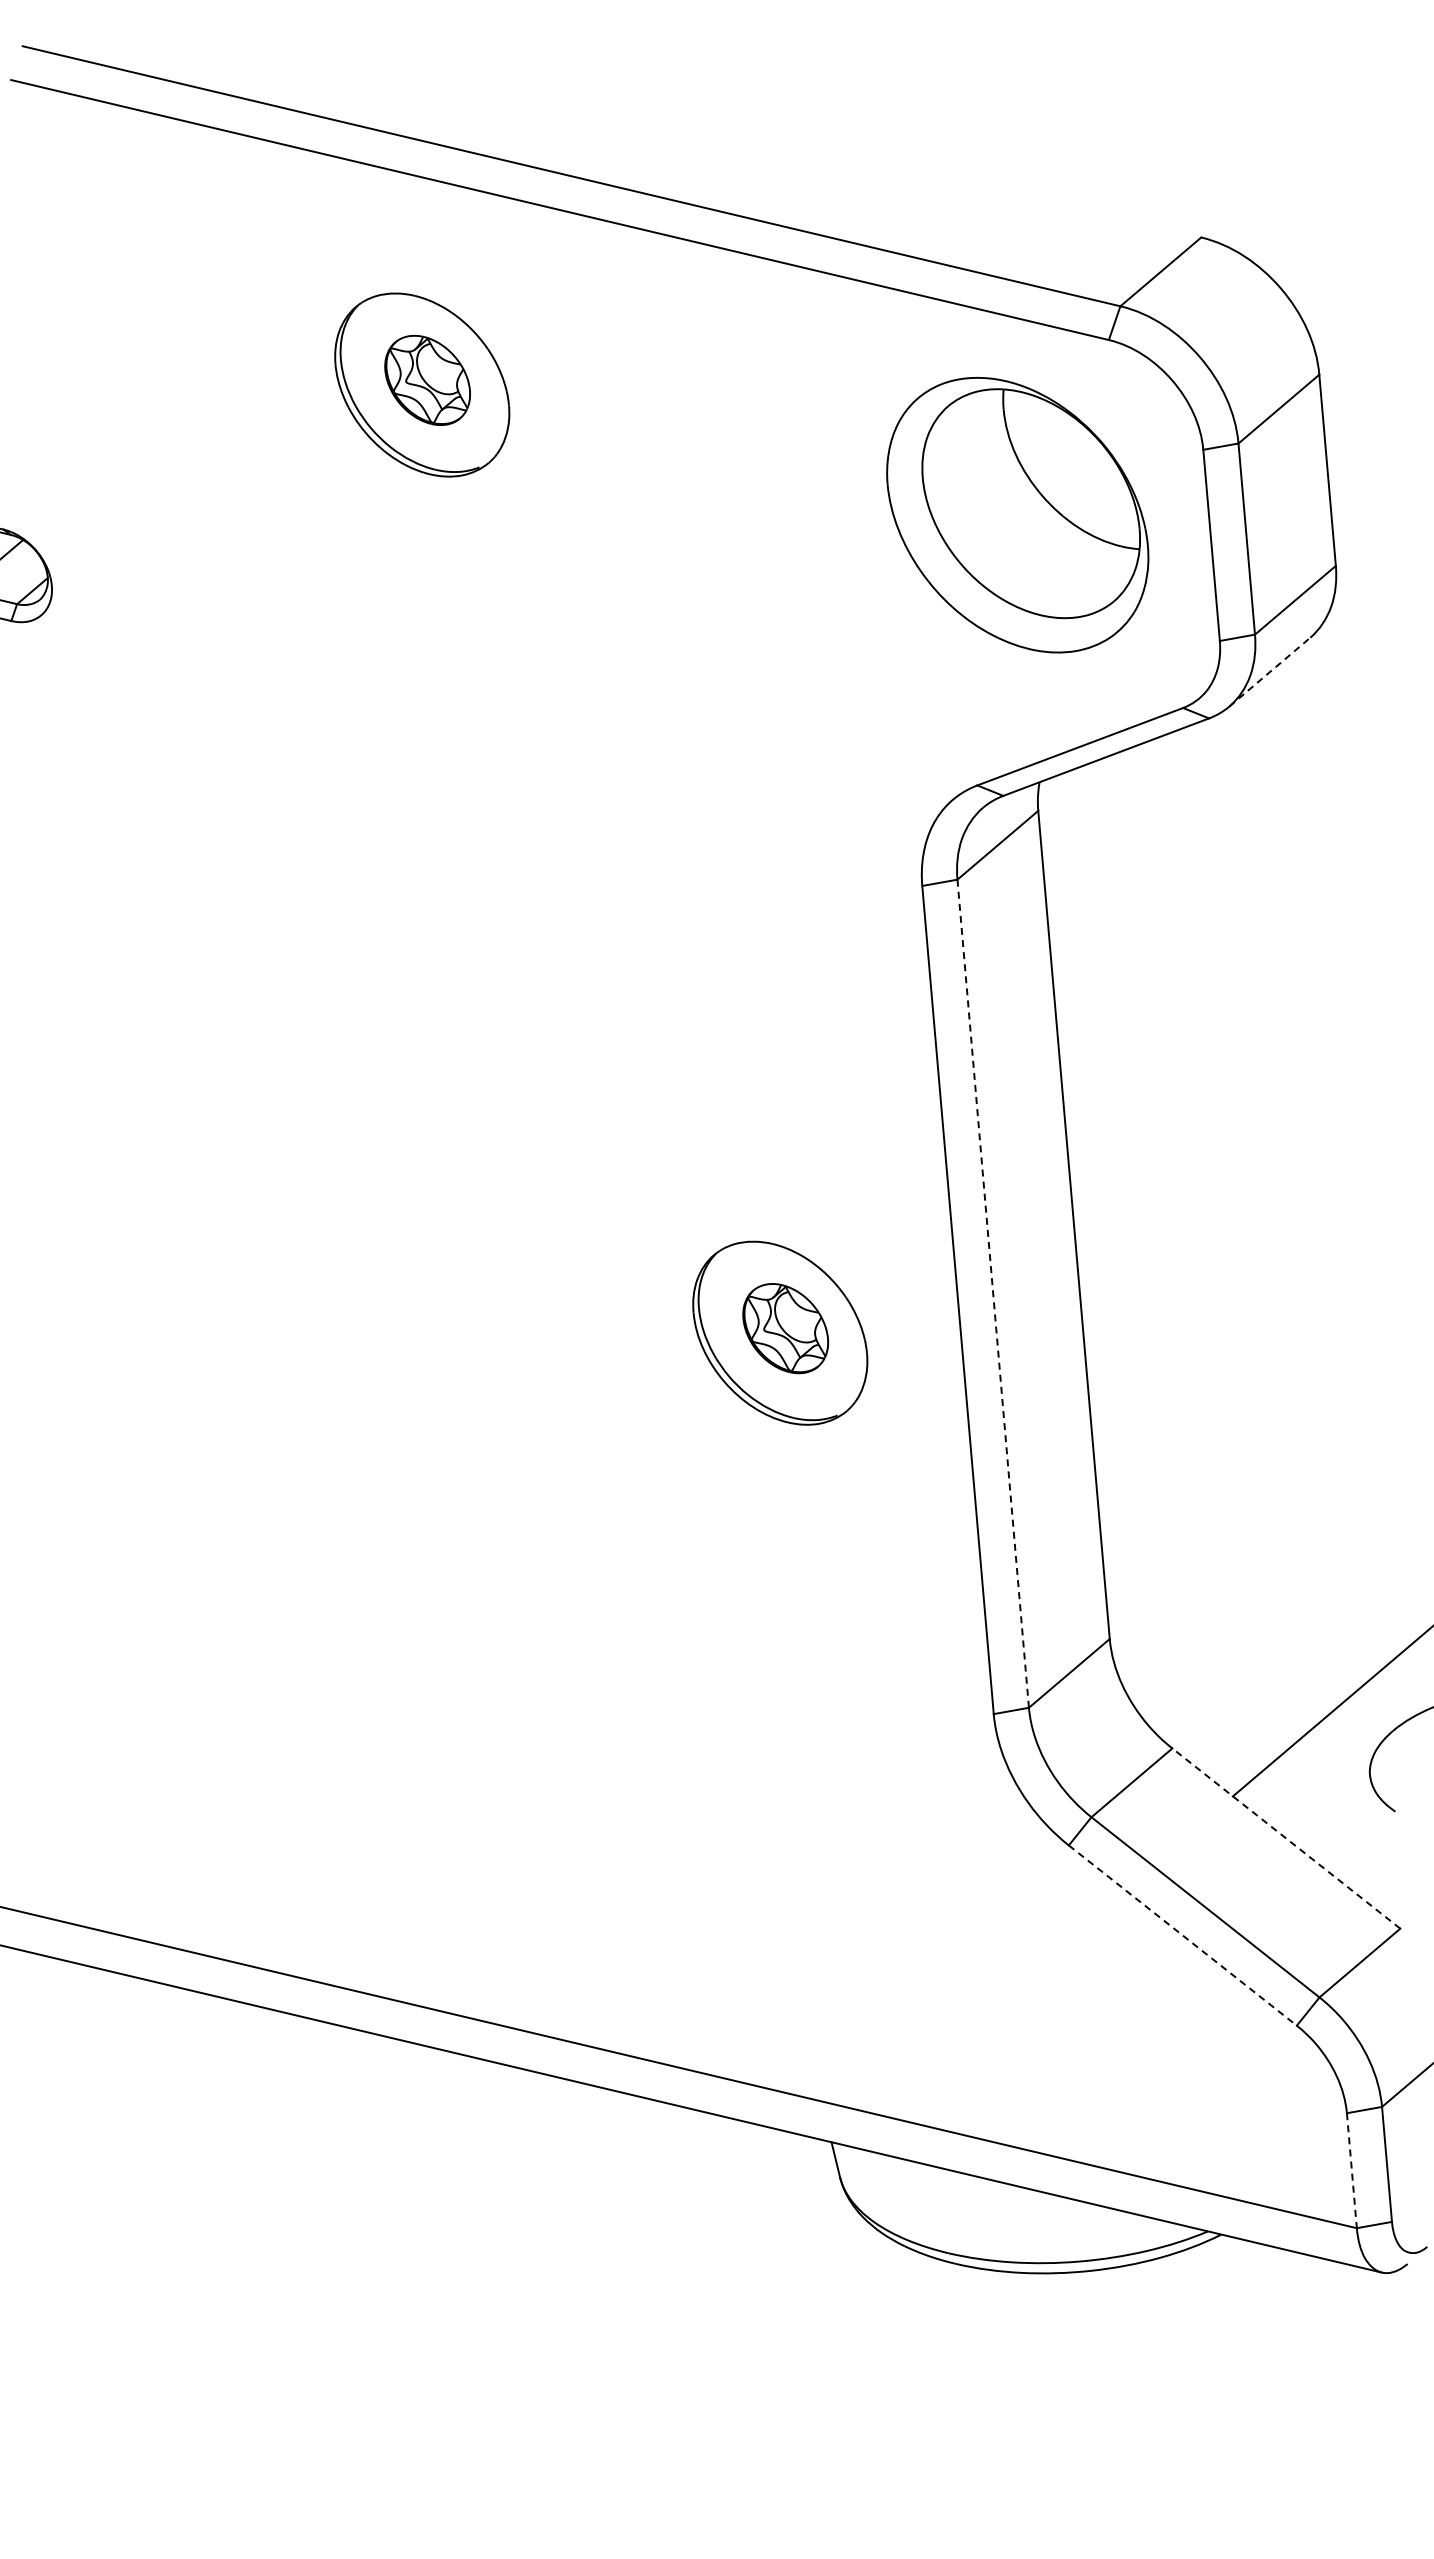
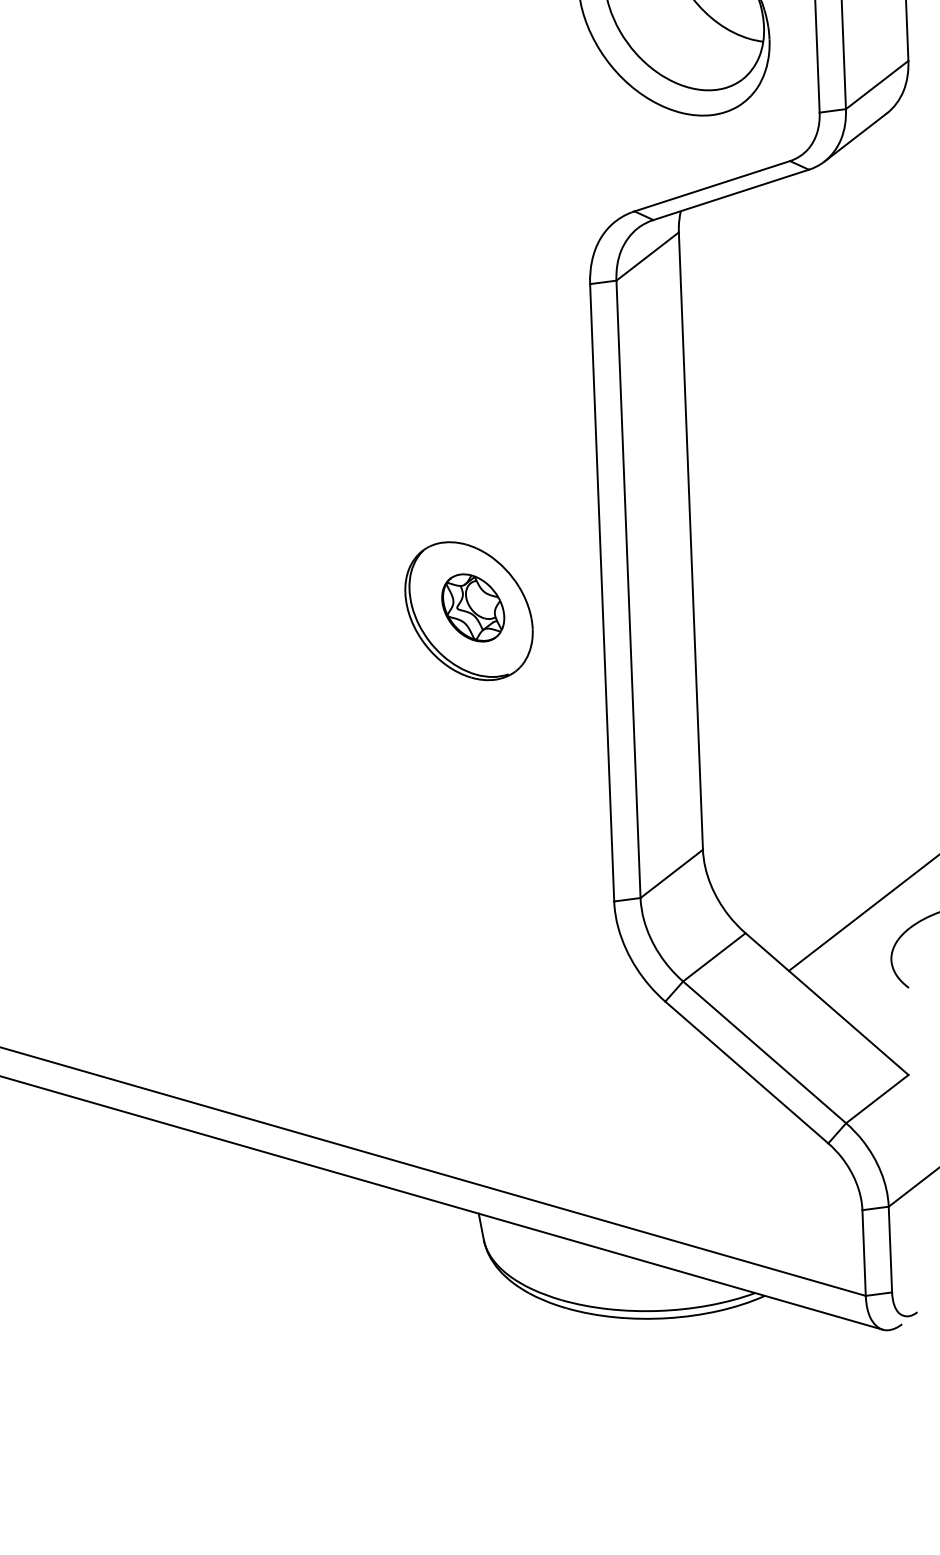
line: (1270, 671) -> (856, 137), dashed -> solid
line: (993, 1293) -> (628, 589), dashed -> solid
line: (1285, 1838) -> (826, 1004), dashed -> solid
line: (1183, 1935) -> (747, 1072), dashed -> solid
line: (1351, 2170) -> (863, 1252), dashed -> solid

